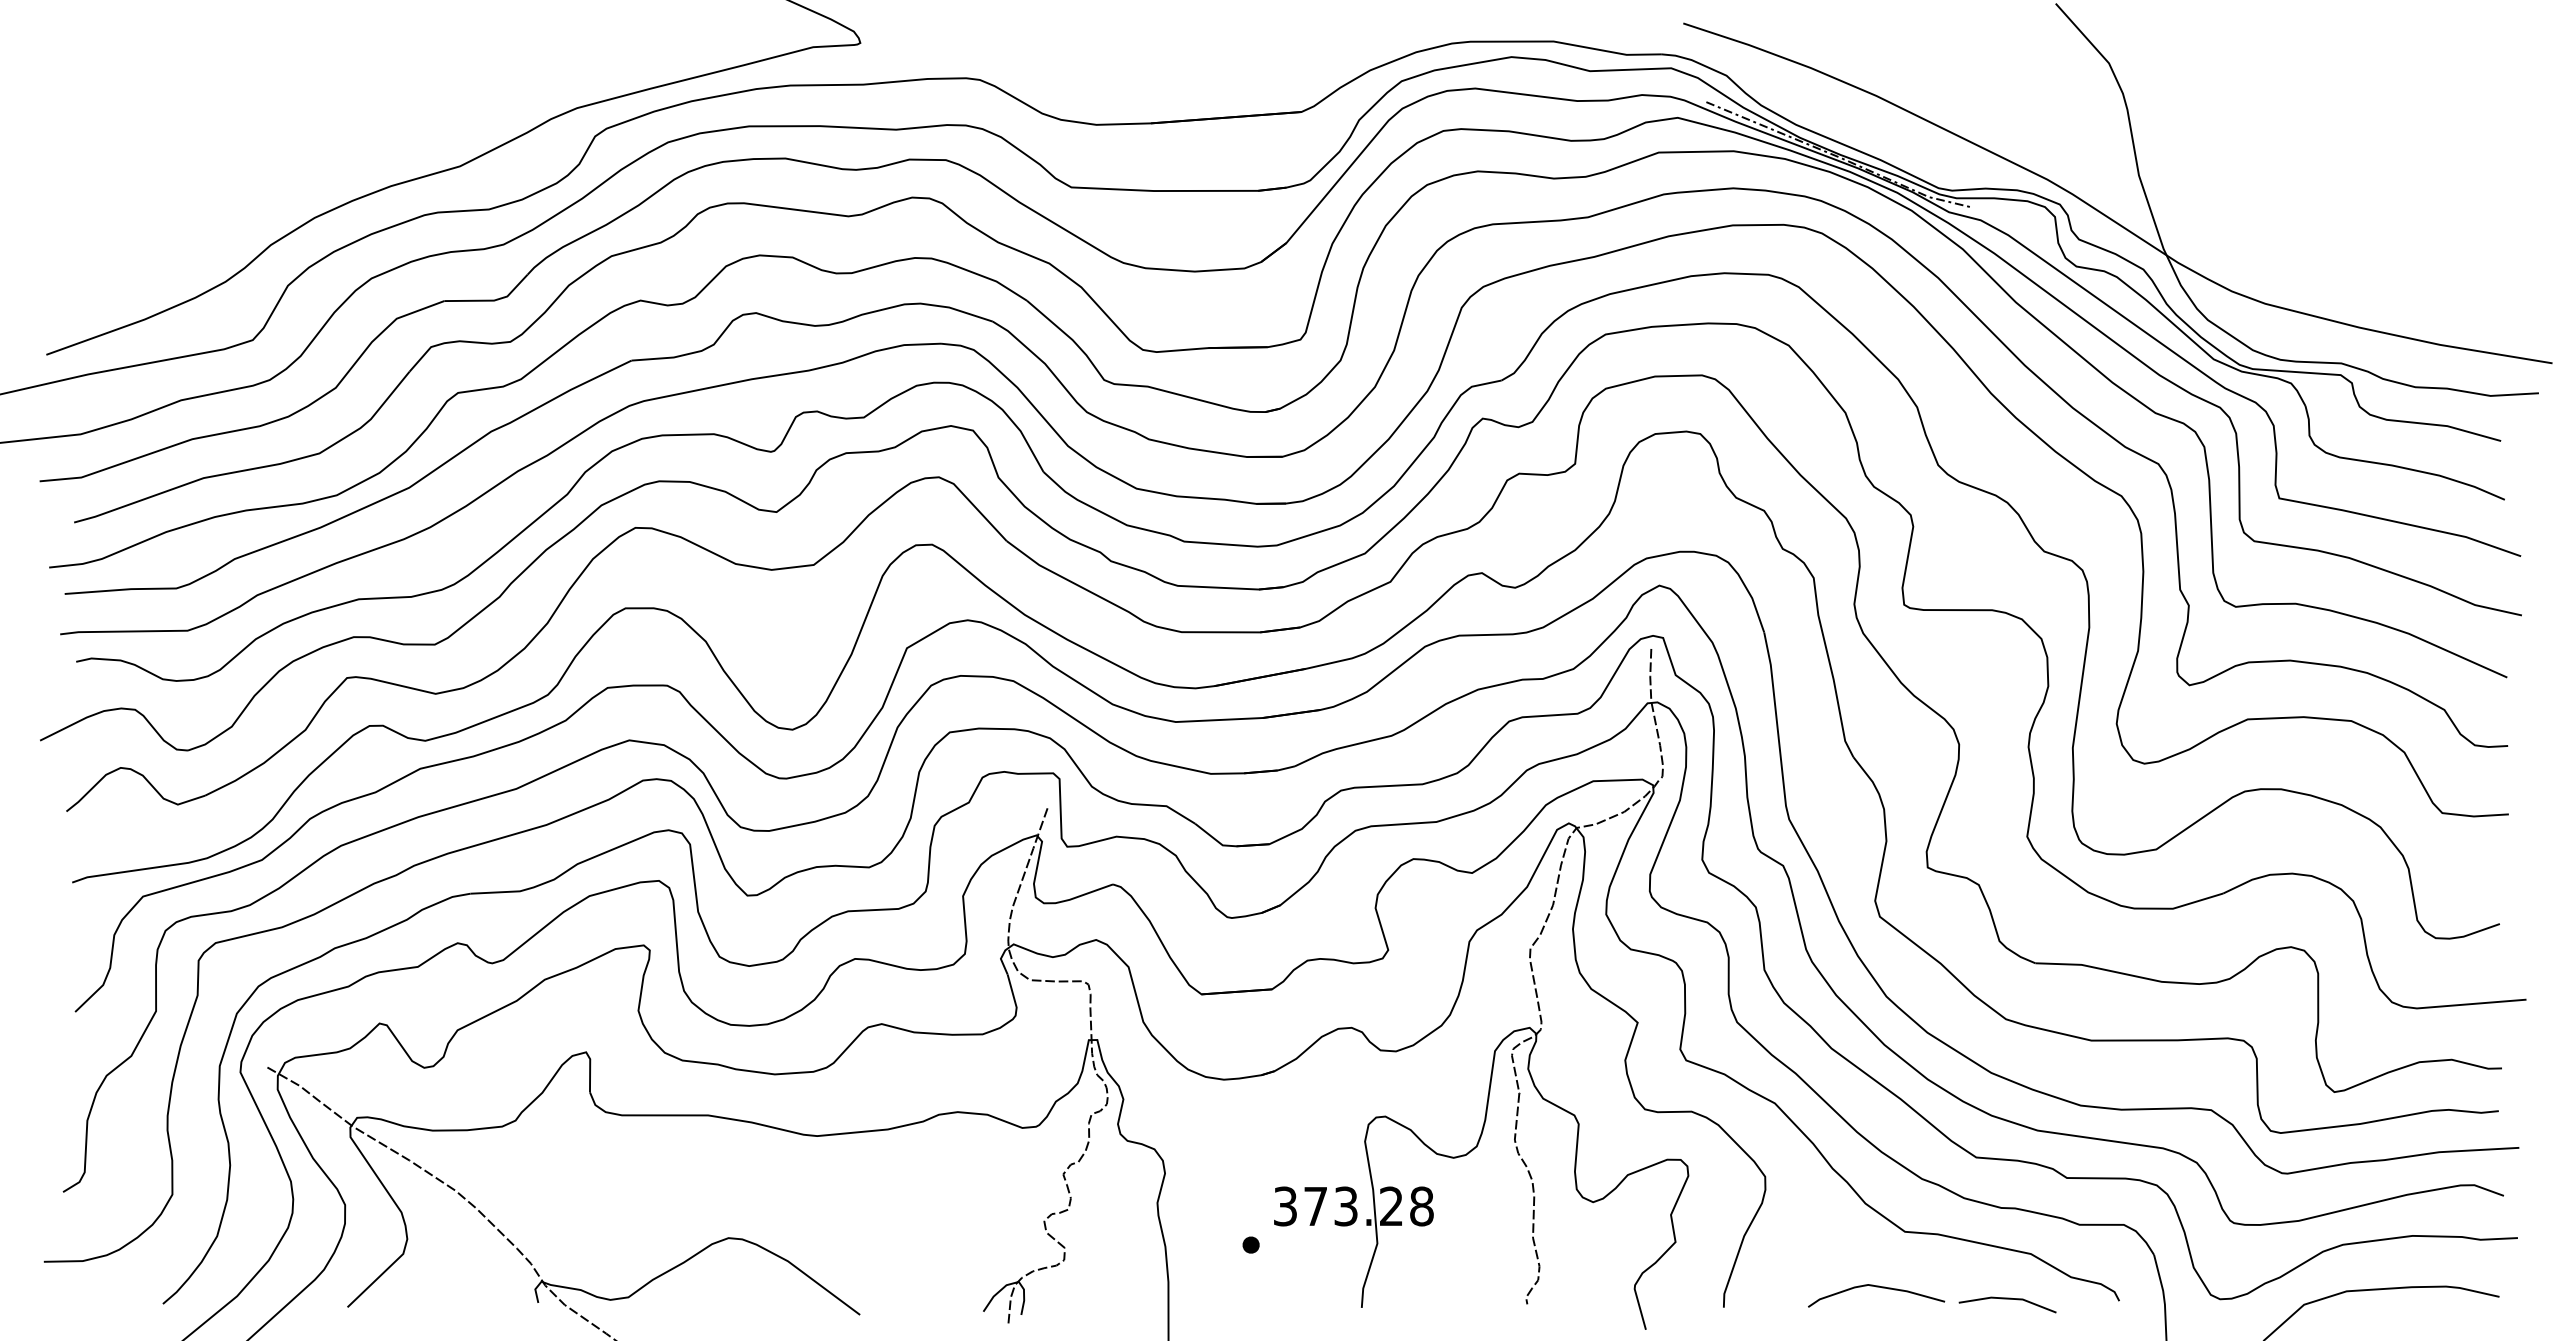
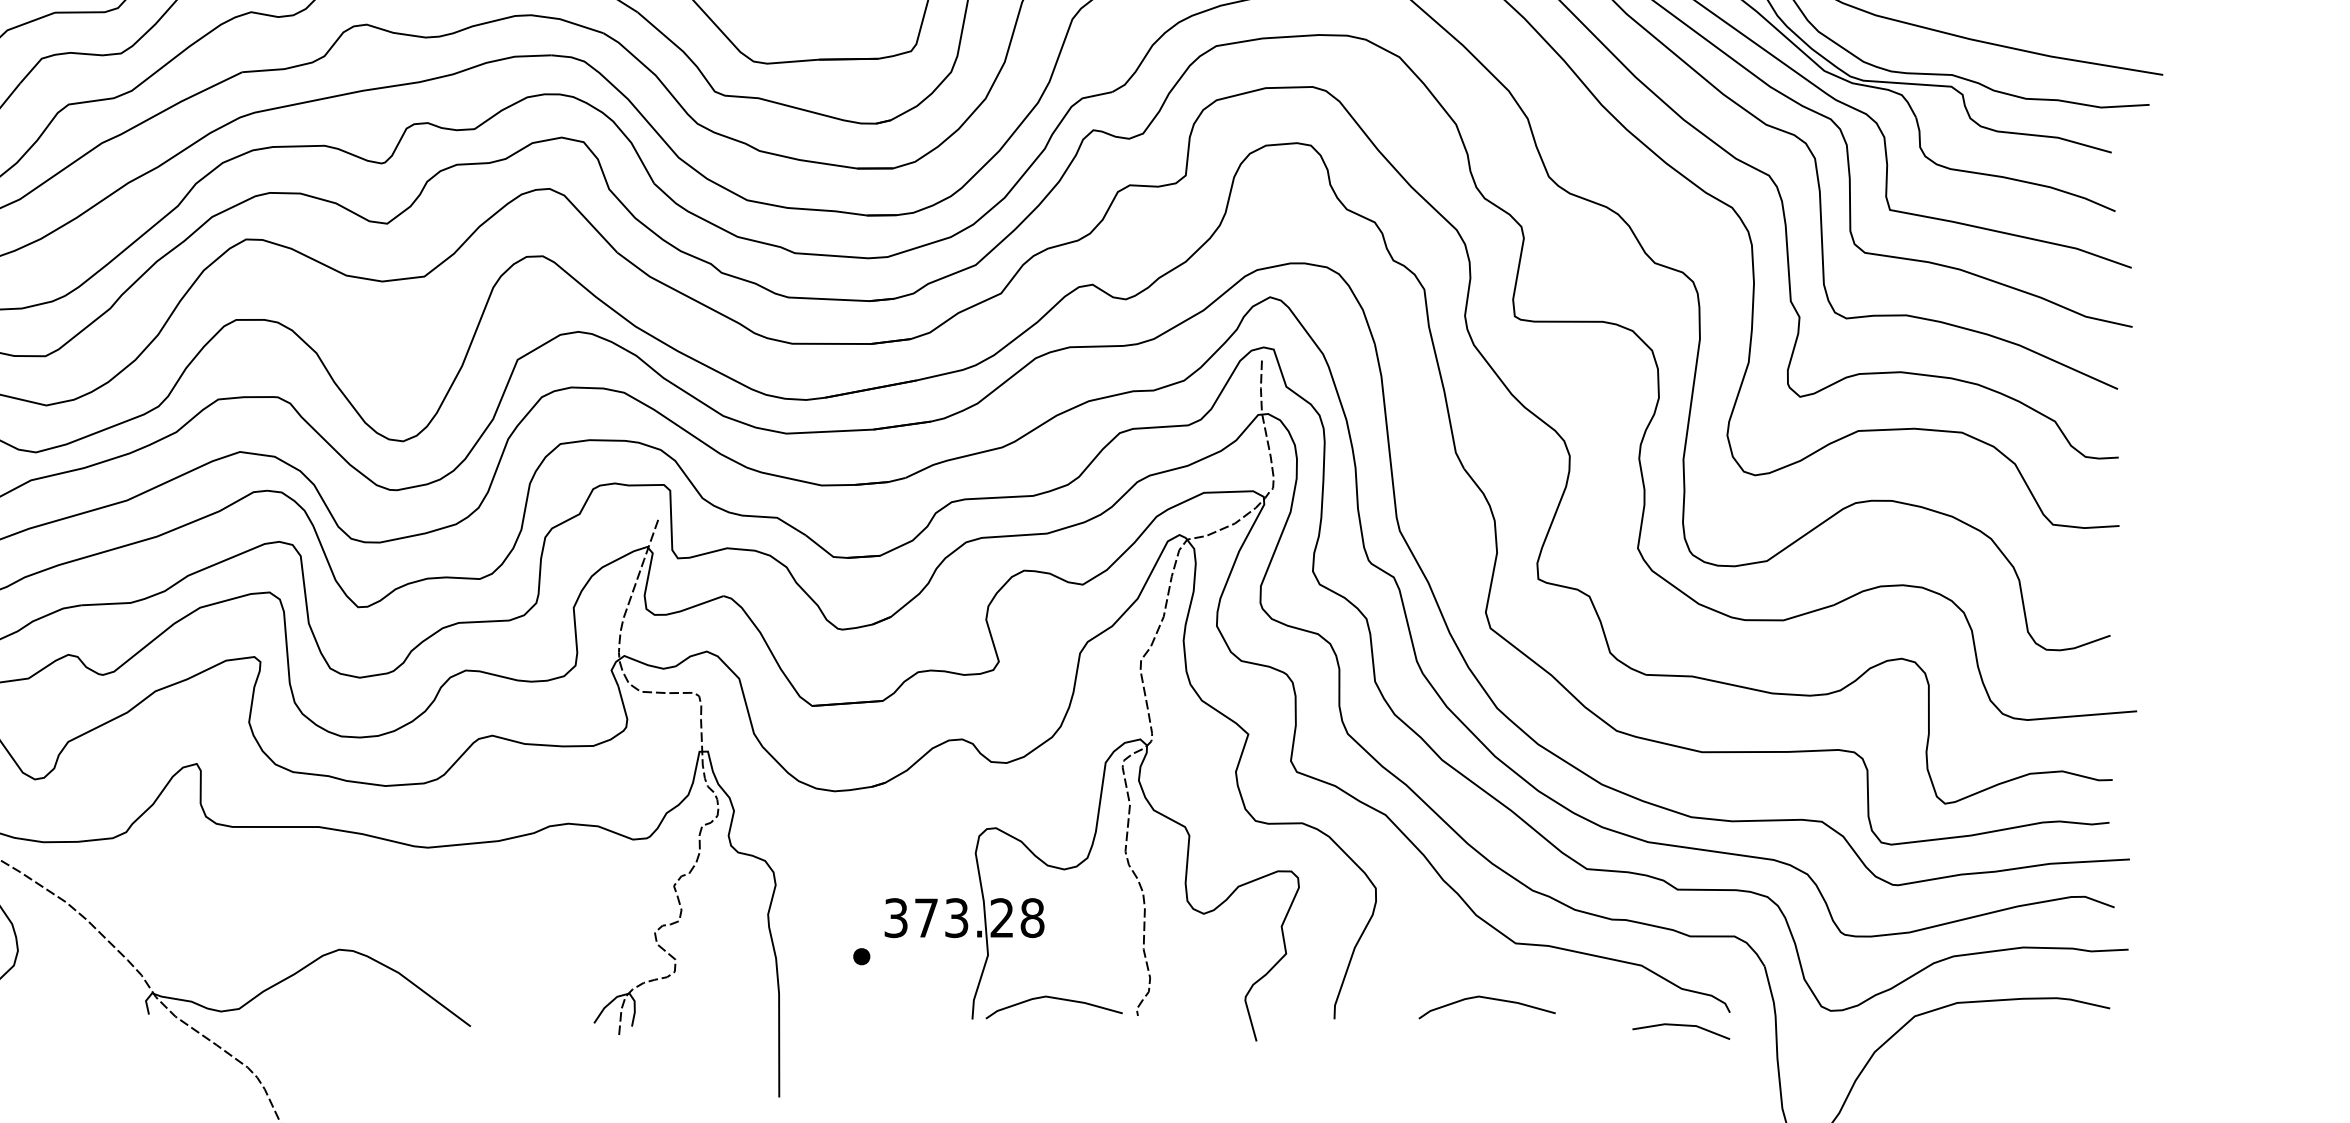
curve: (1443, 1287) -> (1054, 999), added
line: (2007, 1299) -> (1681, 1026), moved

